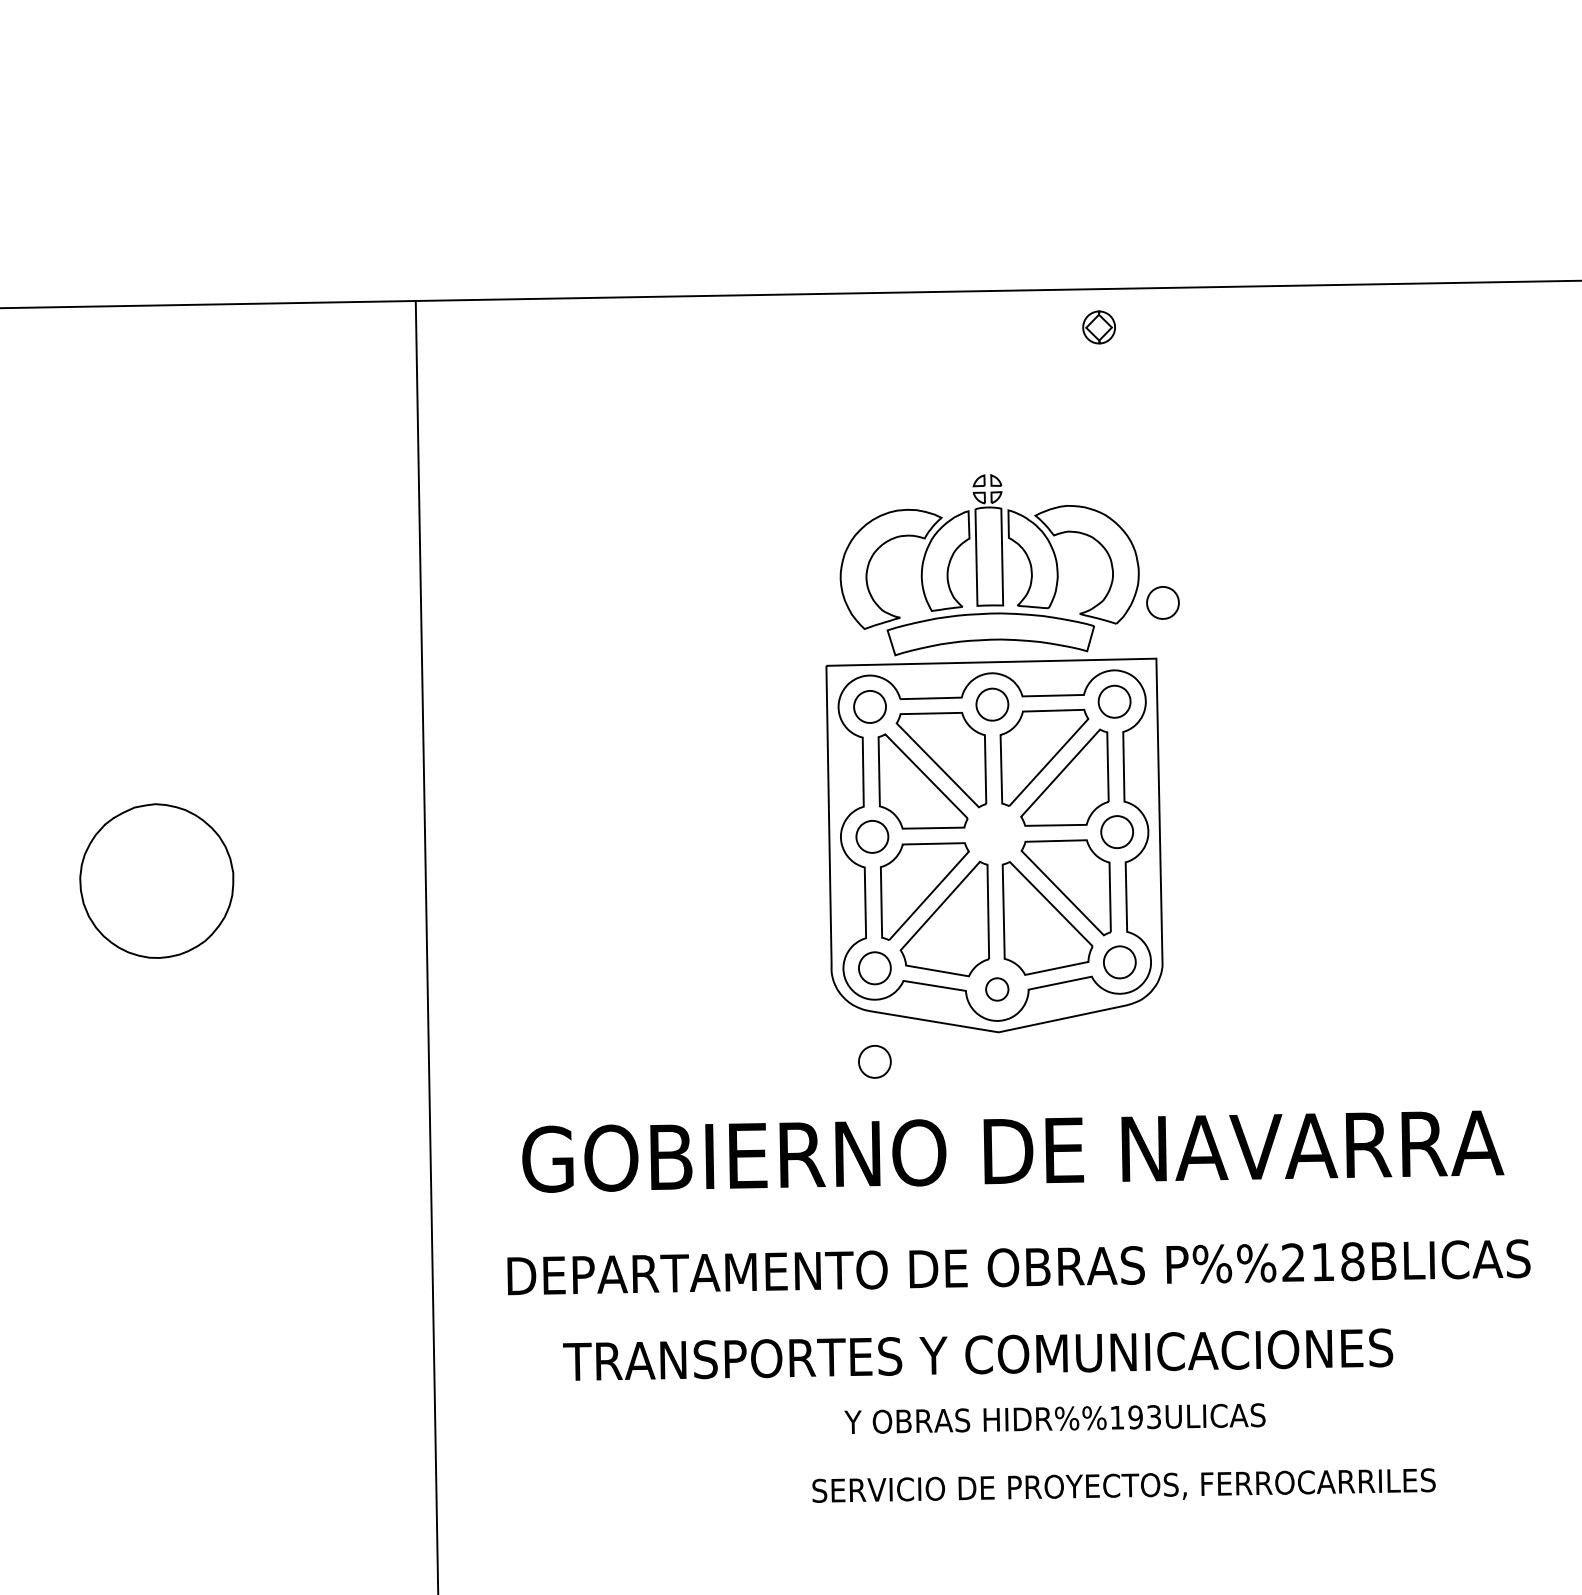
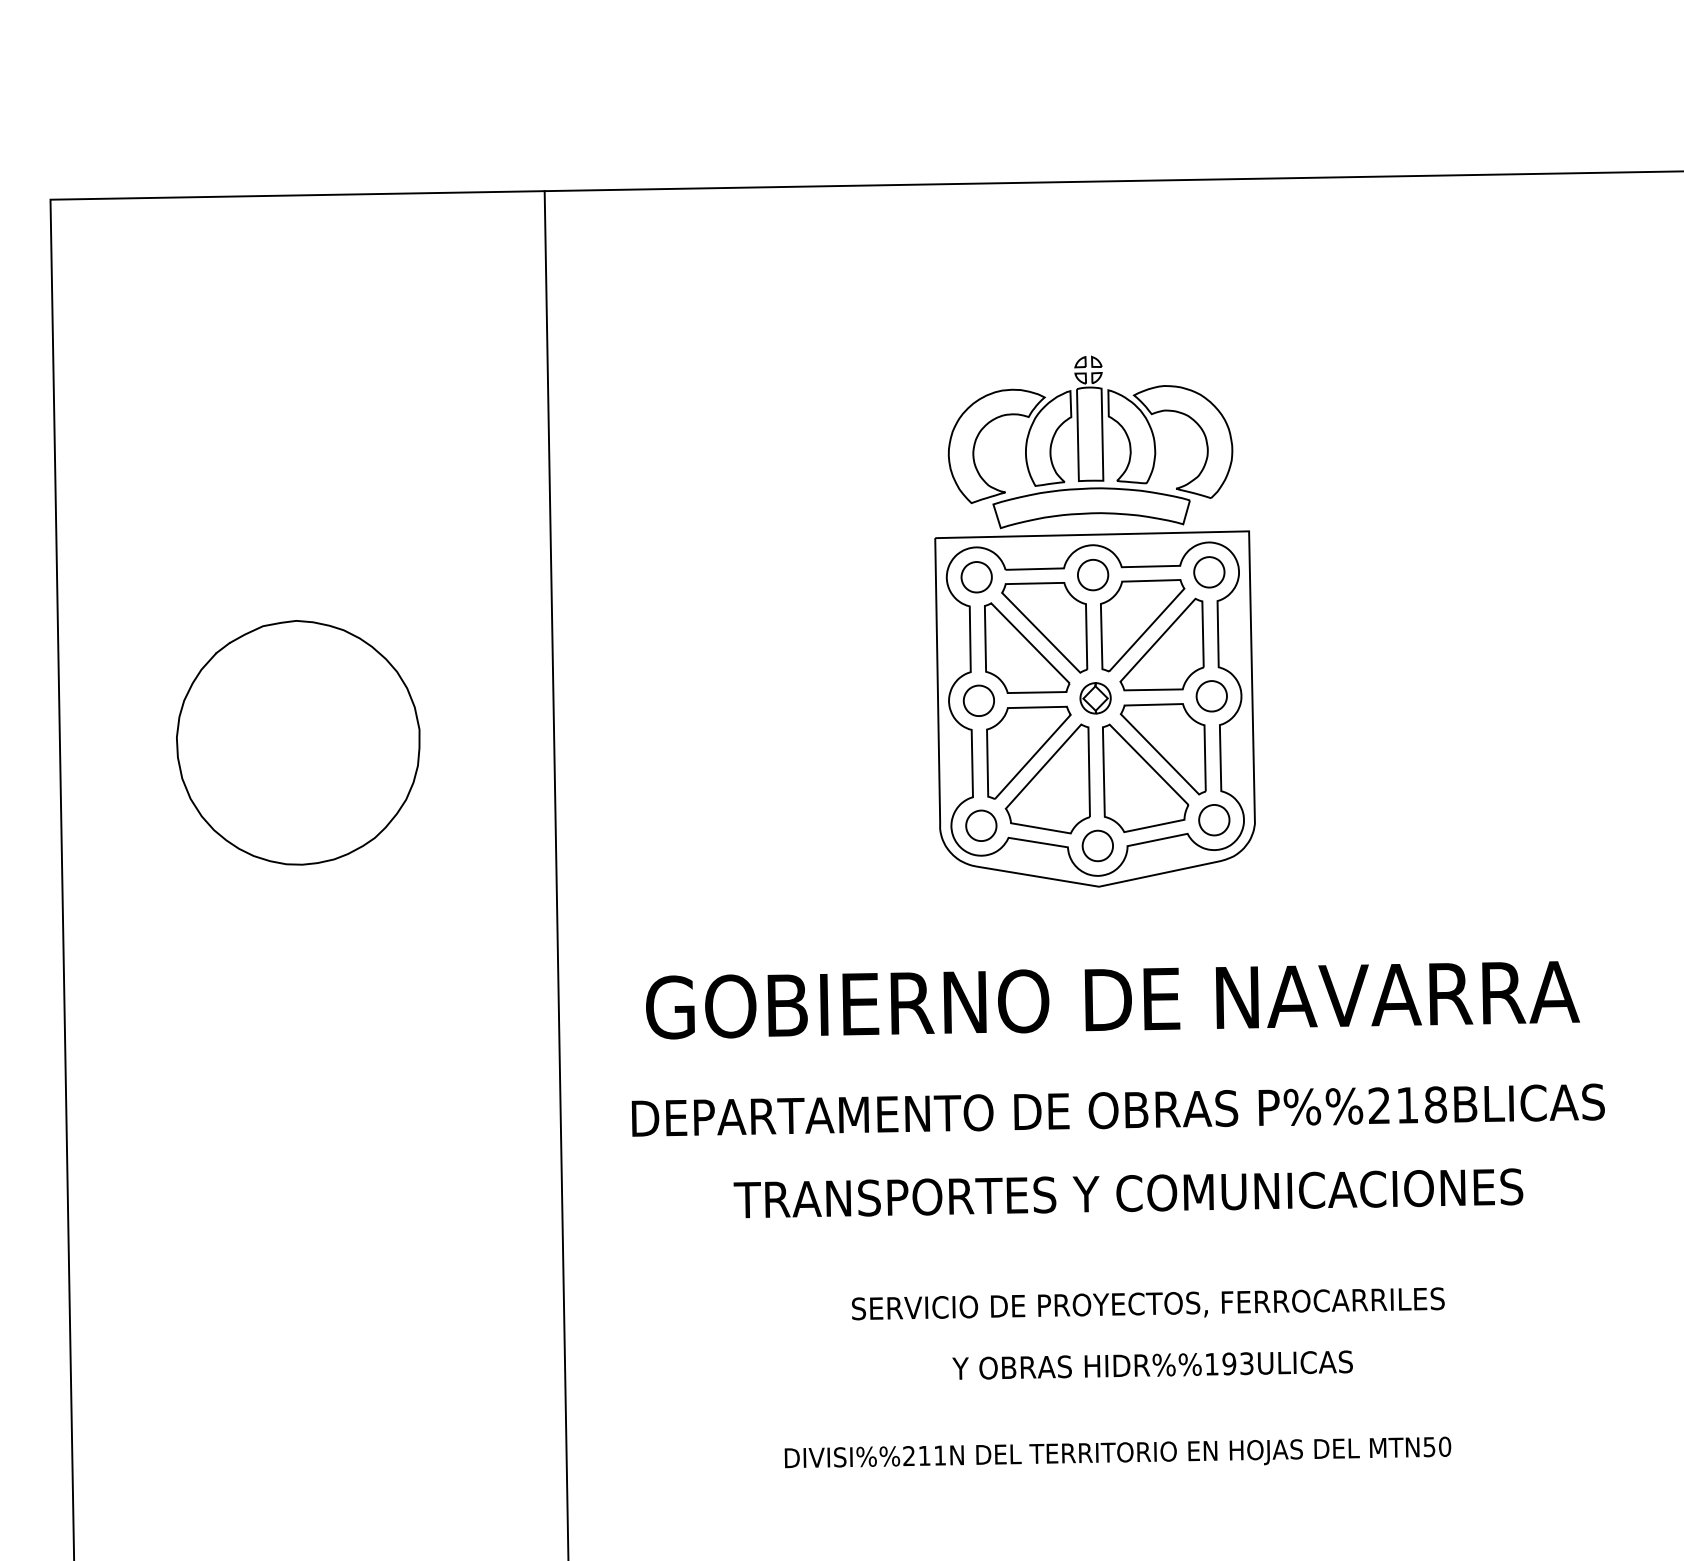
part: (1099, 327) -> (1095, 698), moved
part: (1163, 603) -> (1255, 478), removed
part: (156, 880) -> (298, 742), size x1.67
part: (997, 988) -> (1097, 845), size x1.43
part: (875, 1061) -> (981, 914), removed
text: (978, 1354) -> (1128, 1193), moved
text: (1054, 1417) -> (1152, 1364), moved
text: (1124, 1485) -> (1148, 1303), moved

